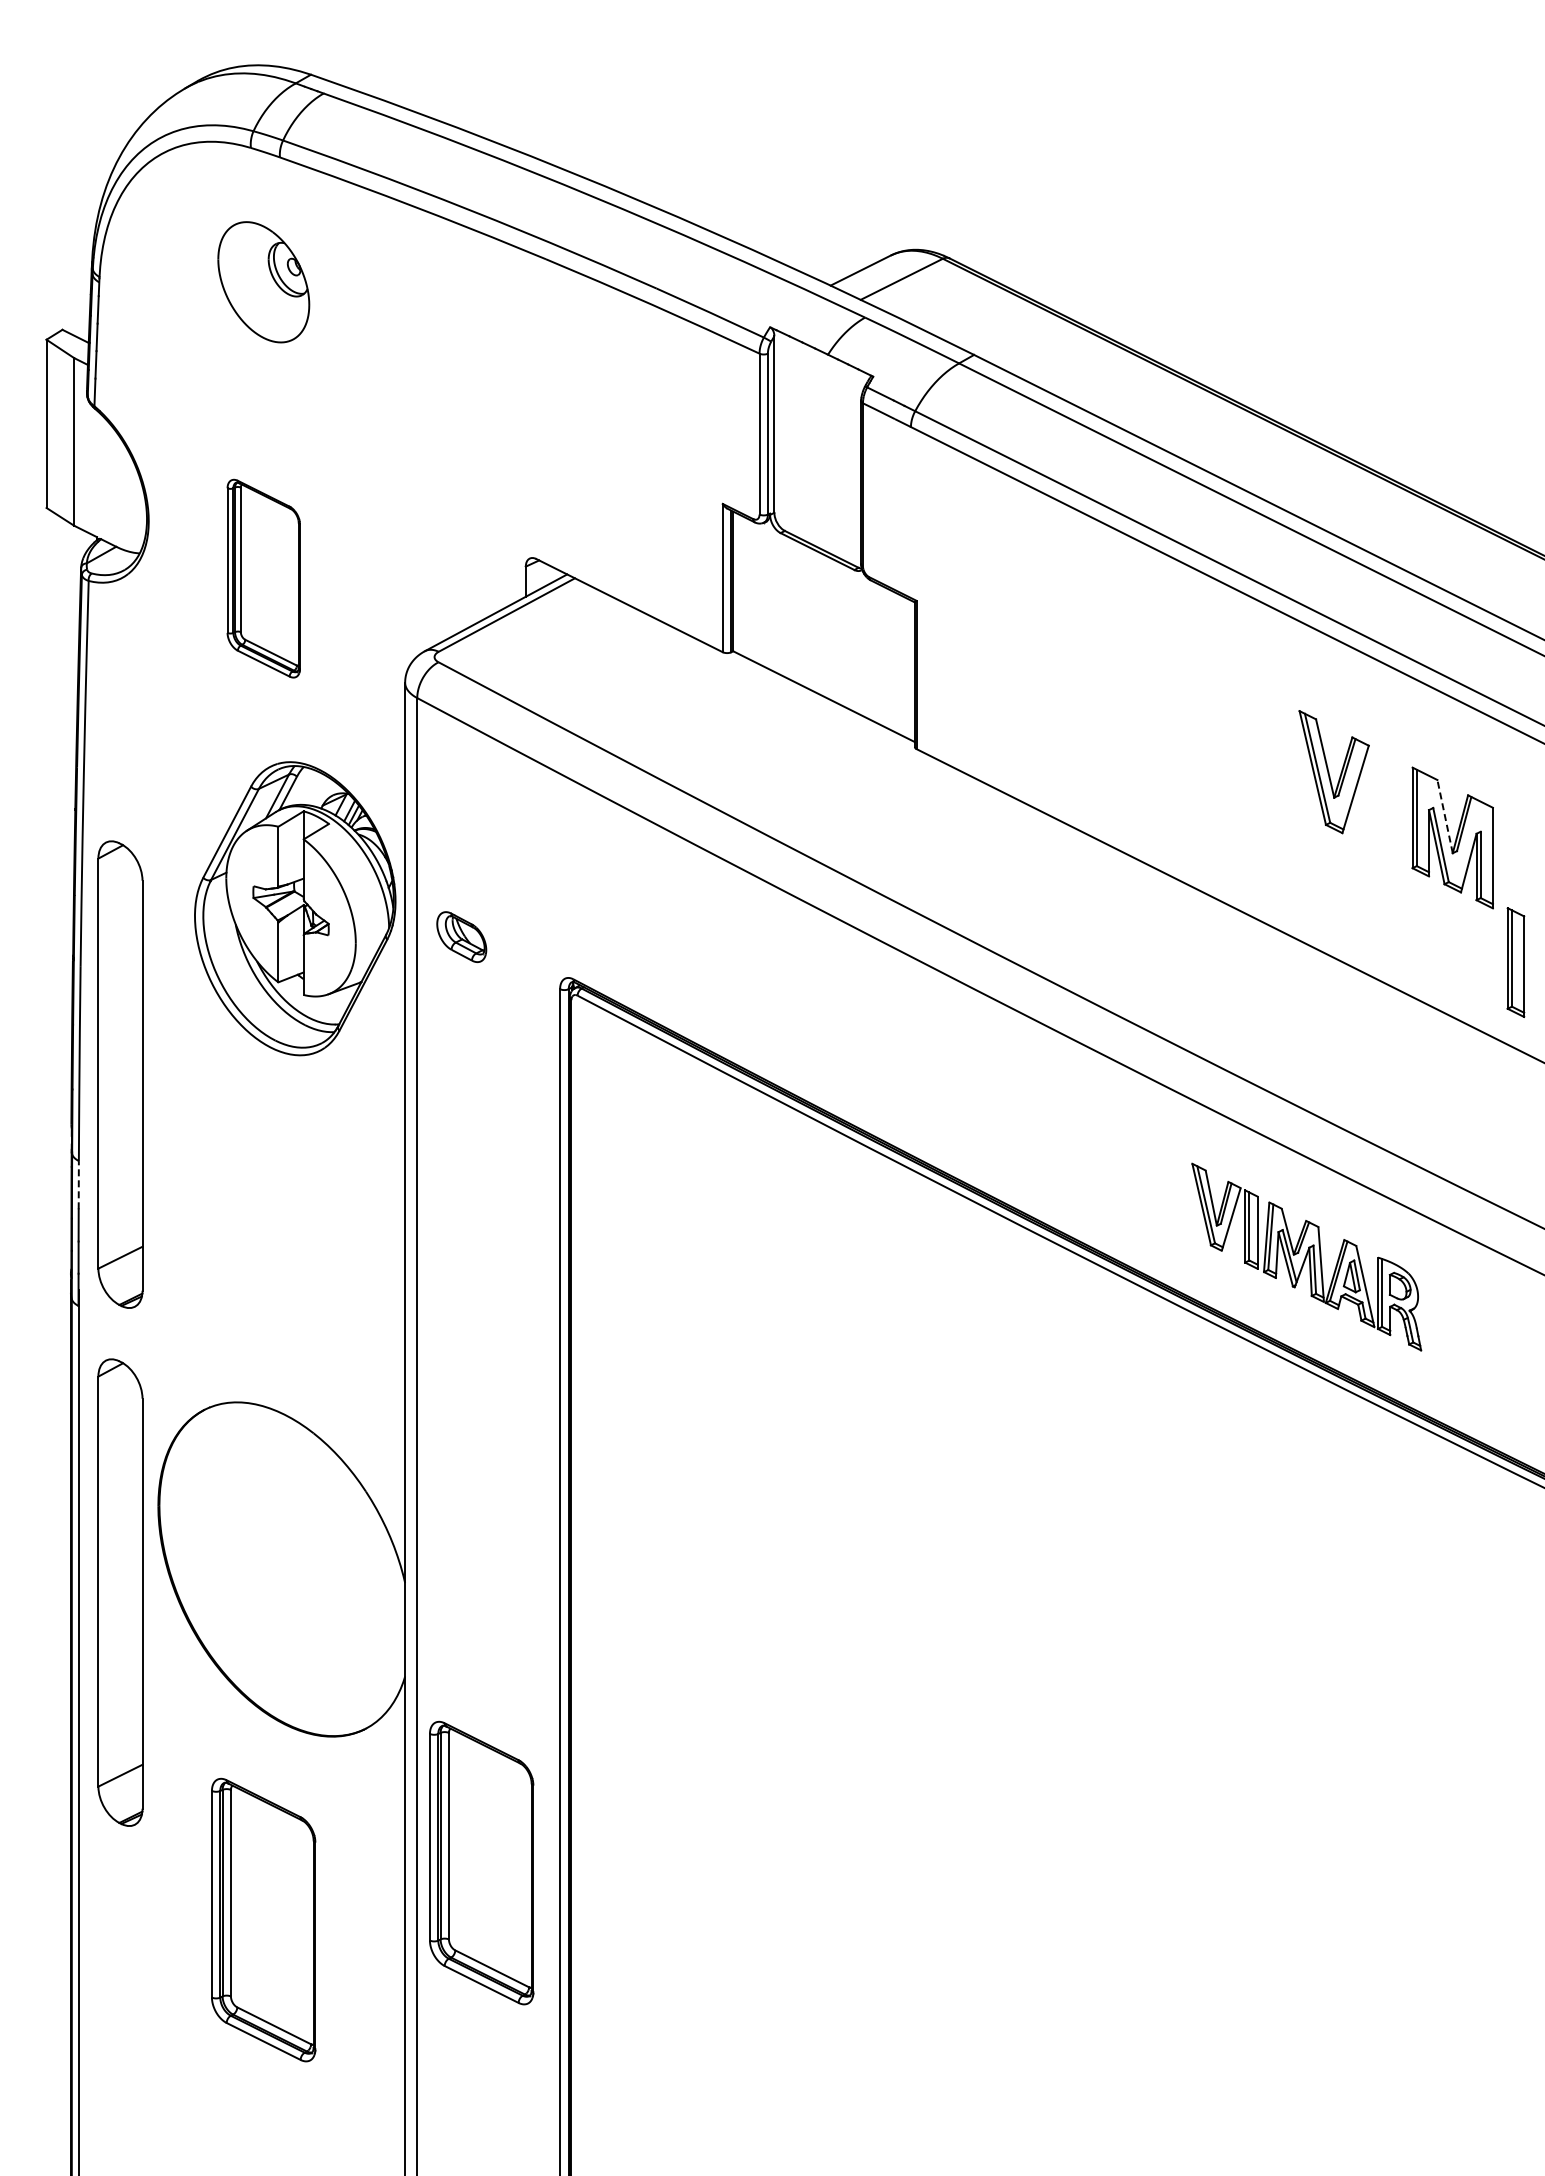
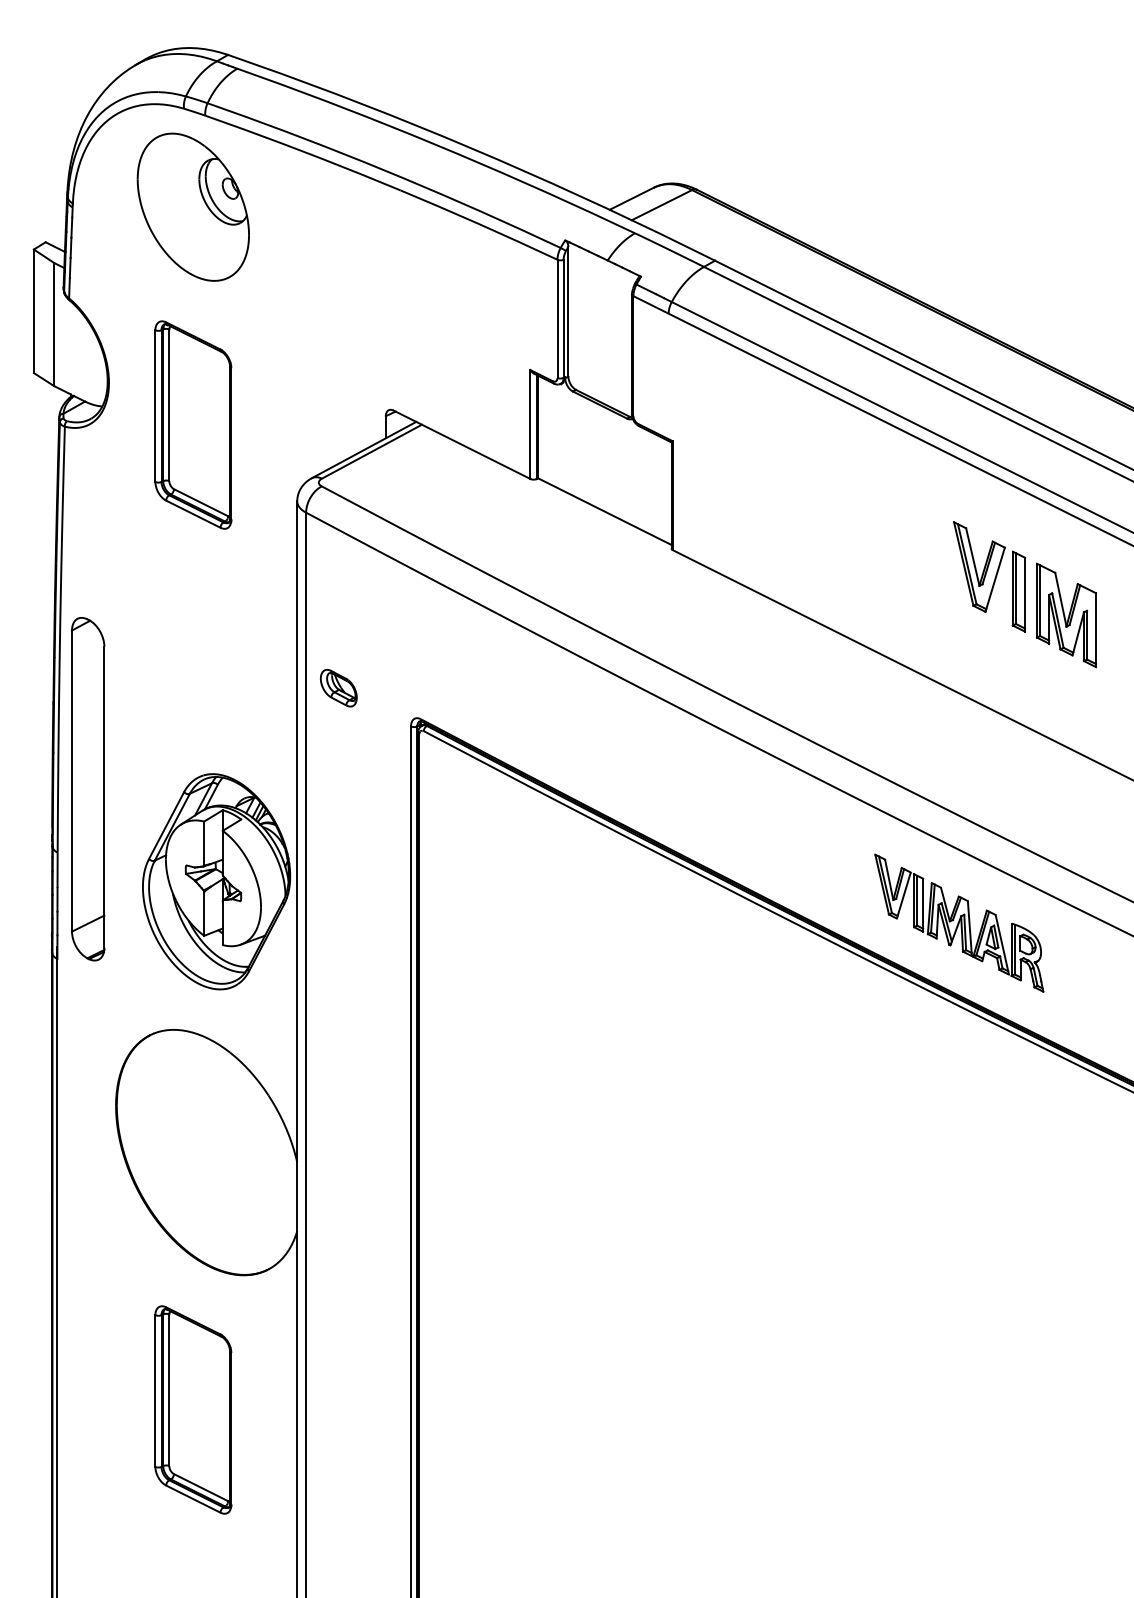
part: (263, 282) -> (193, 207), size x1.67
part: (263, 578) -> (193, 424), size x1.43
line: (1445, 816) -> (1061, 599), dashed -> solid
part: (295, 908) -> (216, 881), moved
part: (1515, 962) -> (1018, 591), moved
line: (78, 1183) -> (57, 869), dashed -> solid
part: (120, 1592) -> (88, 1169), removed
part: (481, 1862) -> (353, 1367), removed

